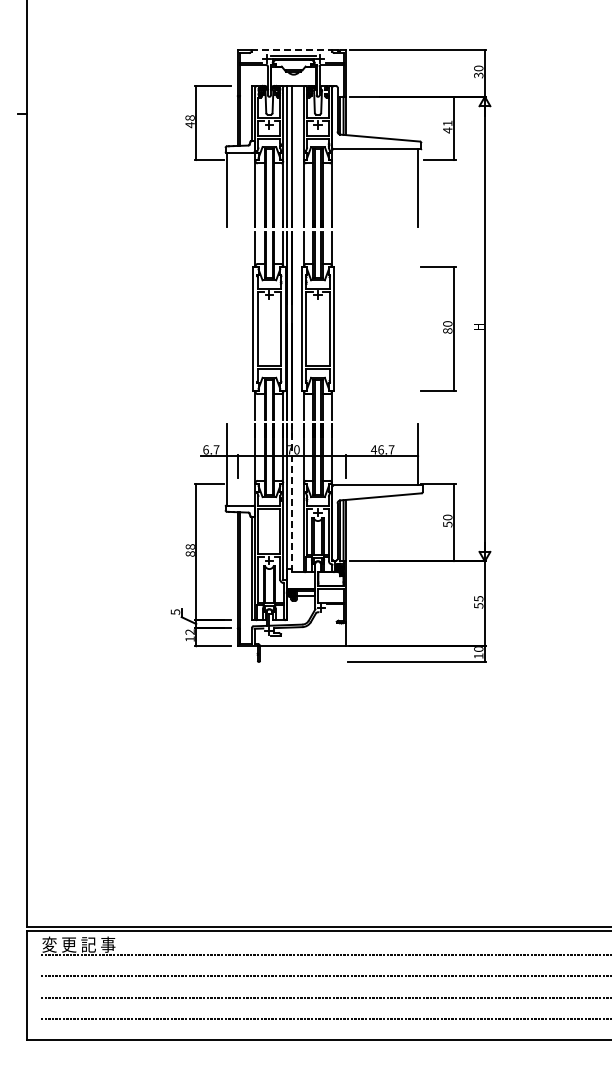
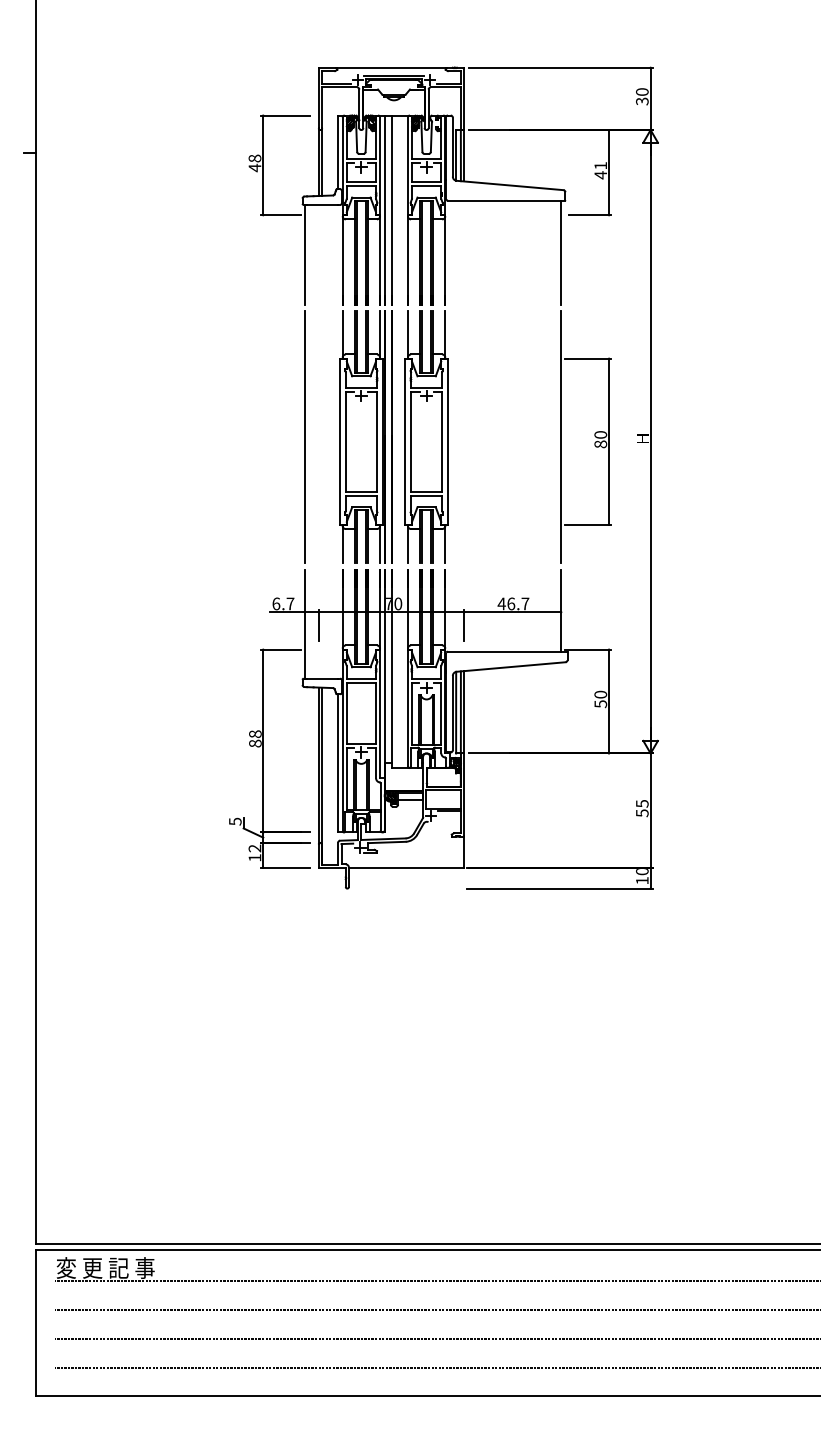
line: (292, 50) -> (392, 67), dashed -> solid
line: (227, 325) -> (305, 436), added
line: (418, 325) -> (561, 436), added
line: (292, 498) -> (392, 669), dashed -> solid

